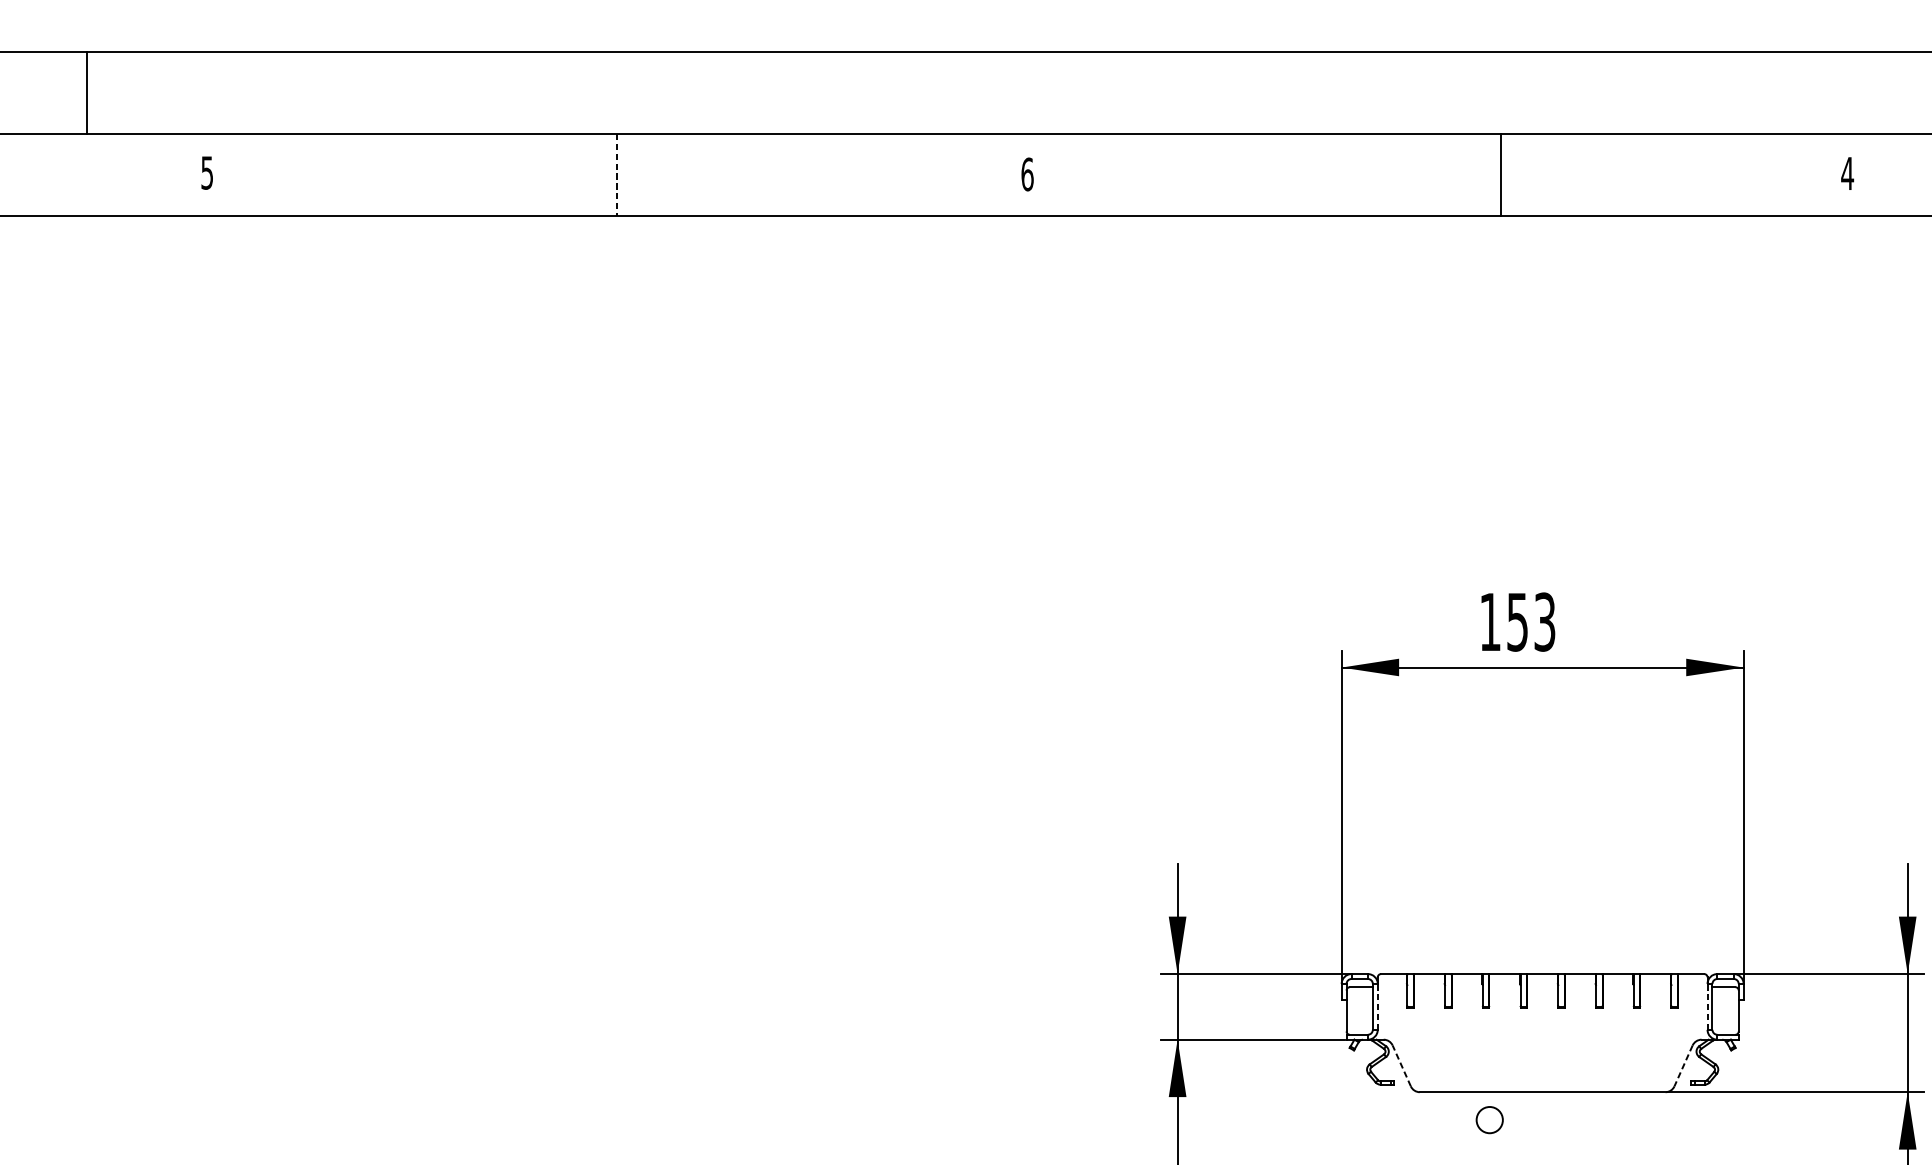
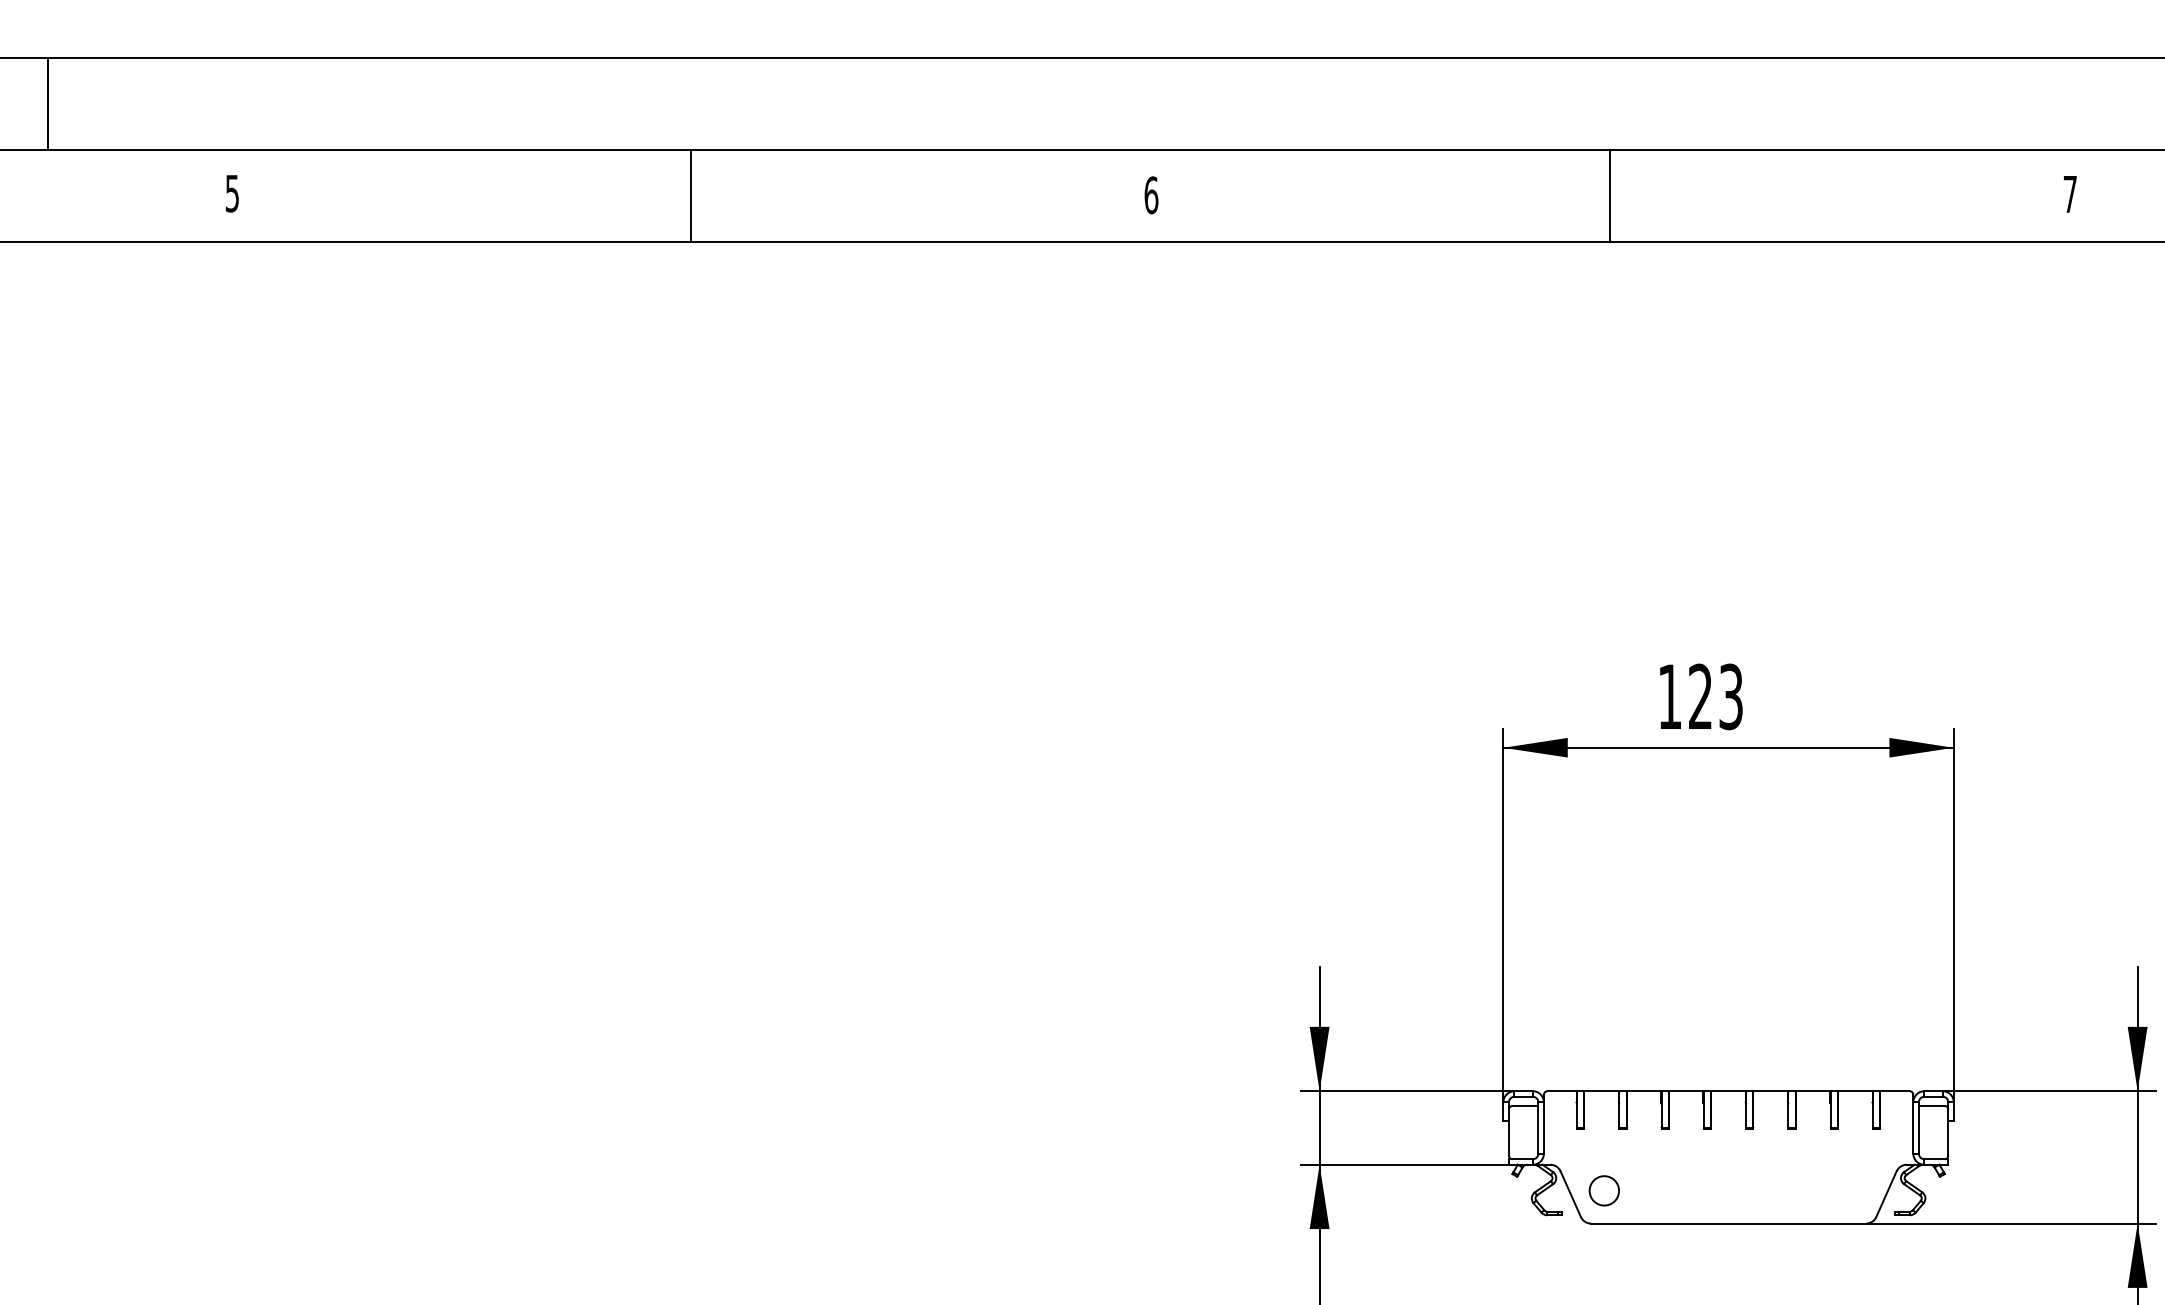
line: (86, 93) -> (47, 104), moved
text: (1847, 173) -> (2070, 194), 4 -> 7
line: (617, 175) -> (691, 196), dashed -> solid
line: (1501, 175) -> (1610, 196), moved
text: (1517, 621) -> (1700, 696), 153 -> 123
line: (1377, 1007) -> (1543, 1128), dashed -> solid
line: (1707, 1007) -> (1913, 1128), dashed -> solid
line: (1401, 1065) -> (1570, 1193), dashed -> solid
line: (1683, 1066) -> (1886, 1194), dashed -> solid
circle: (1489, 1119) -> (1603, 1190), moved

